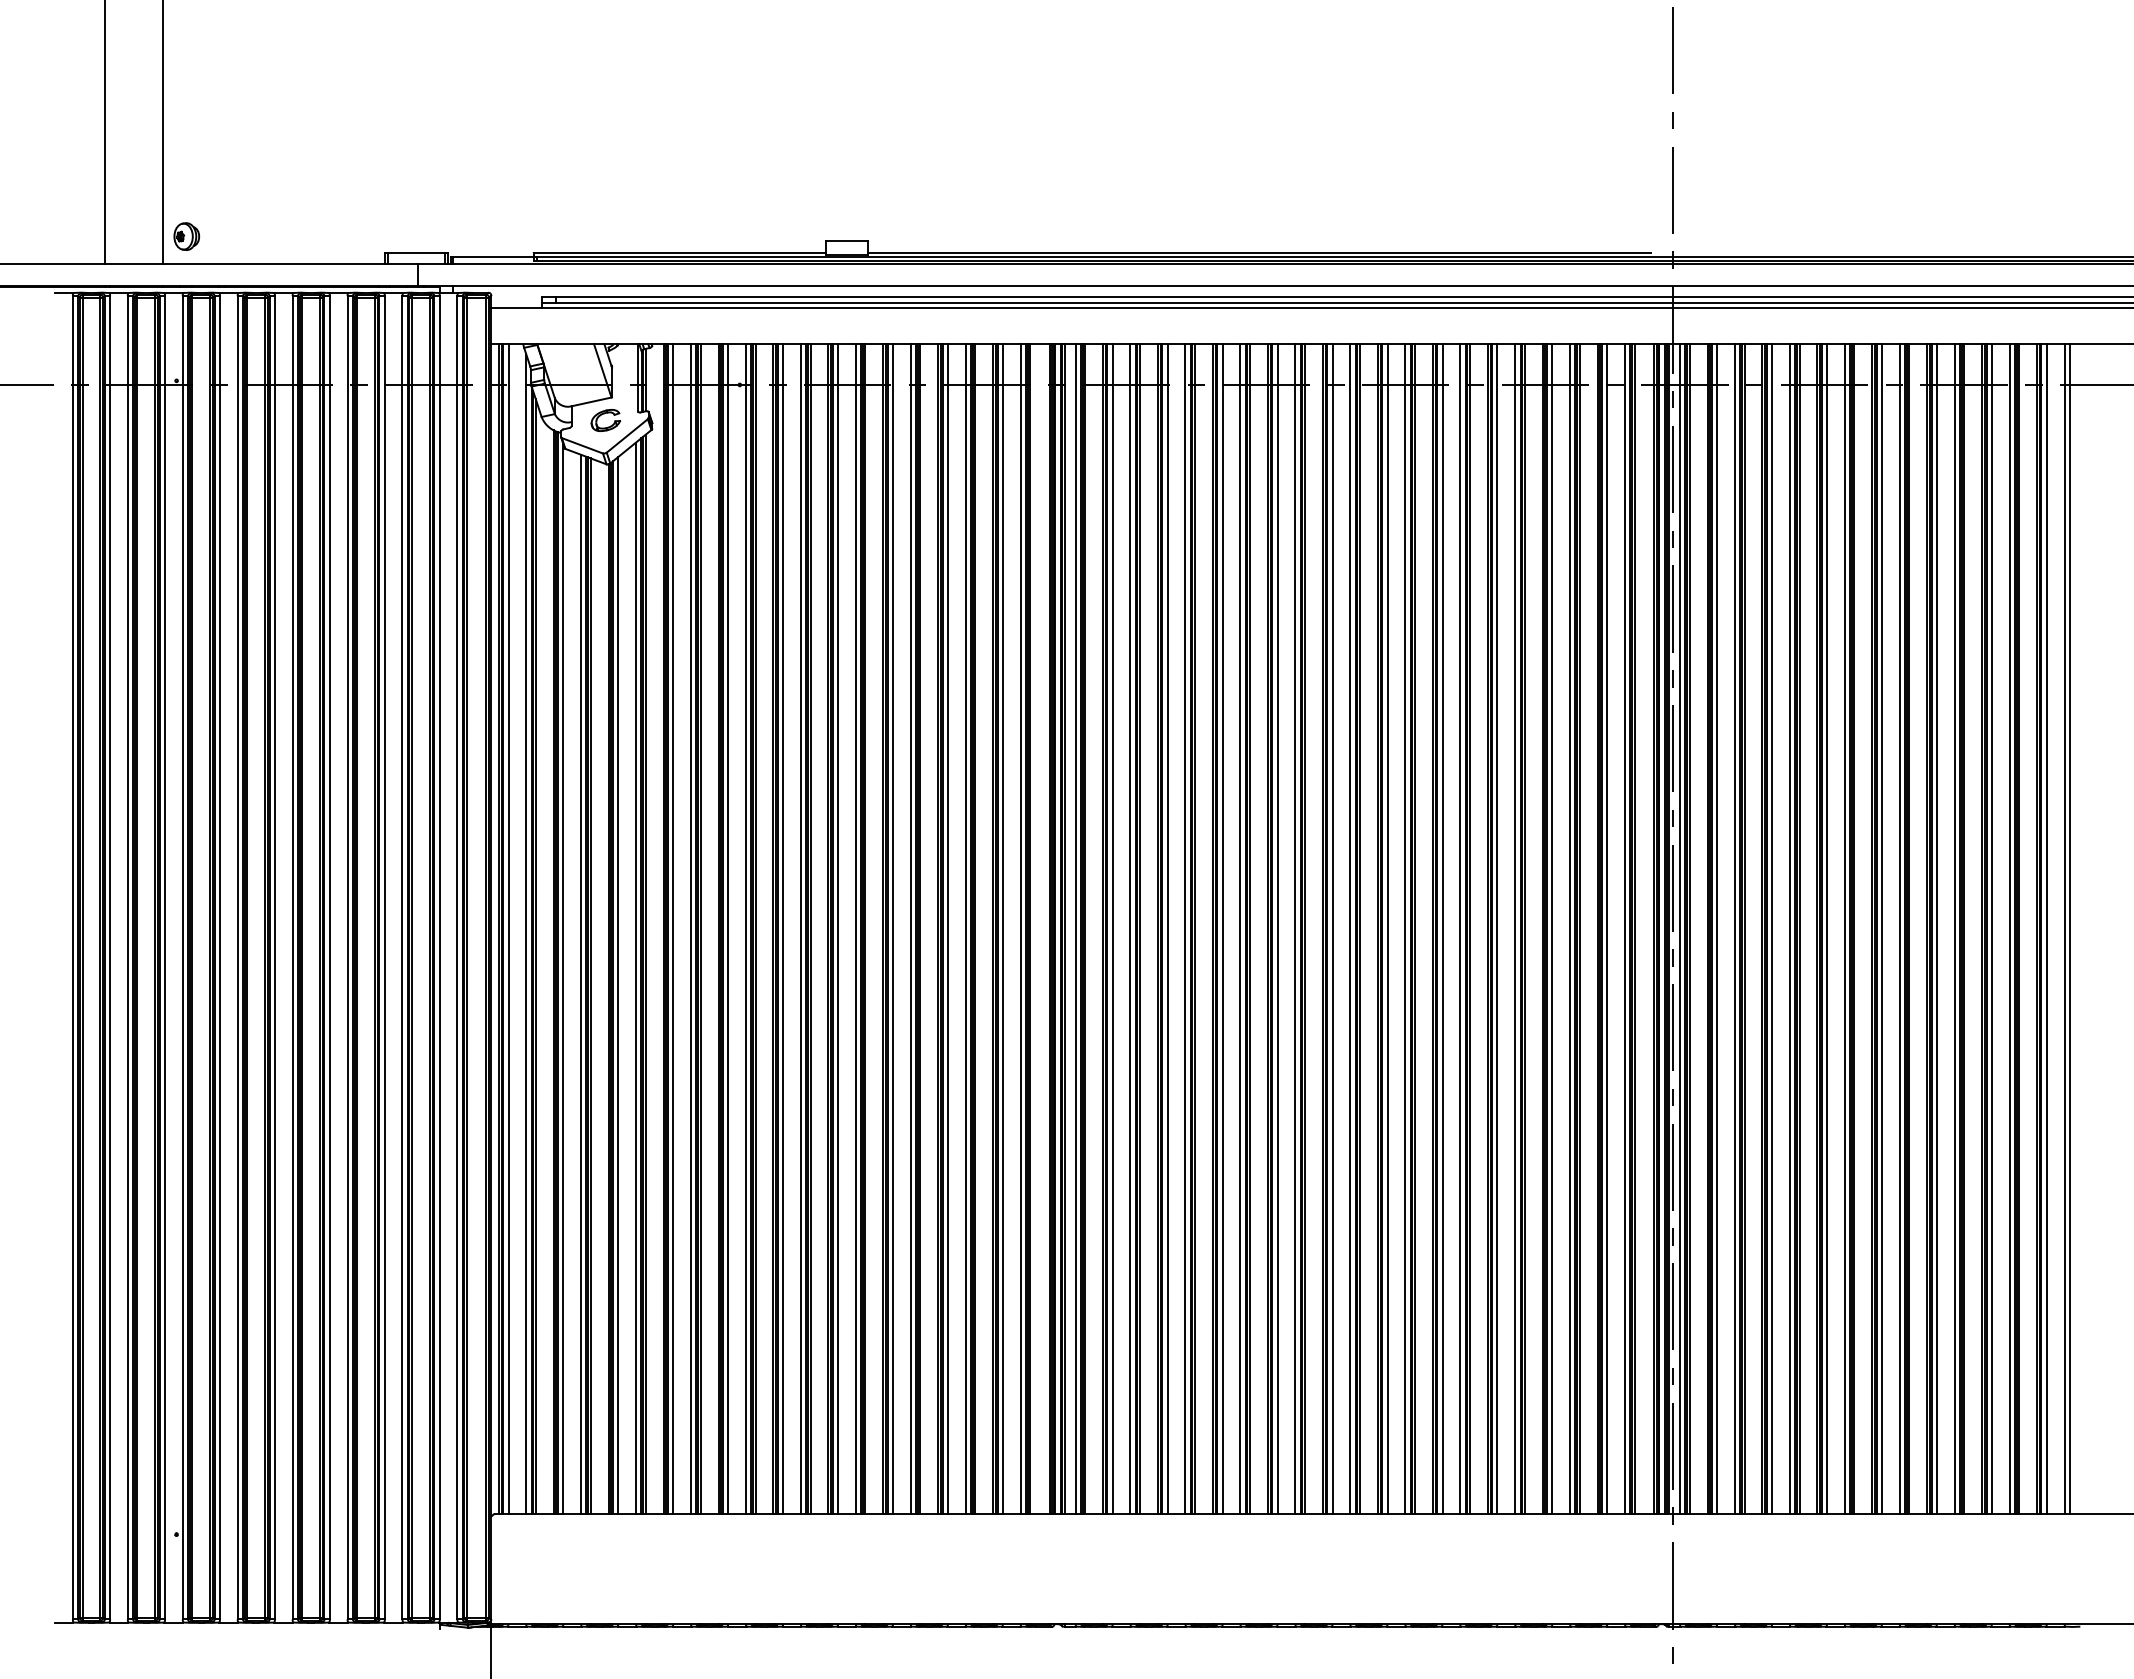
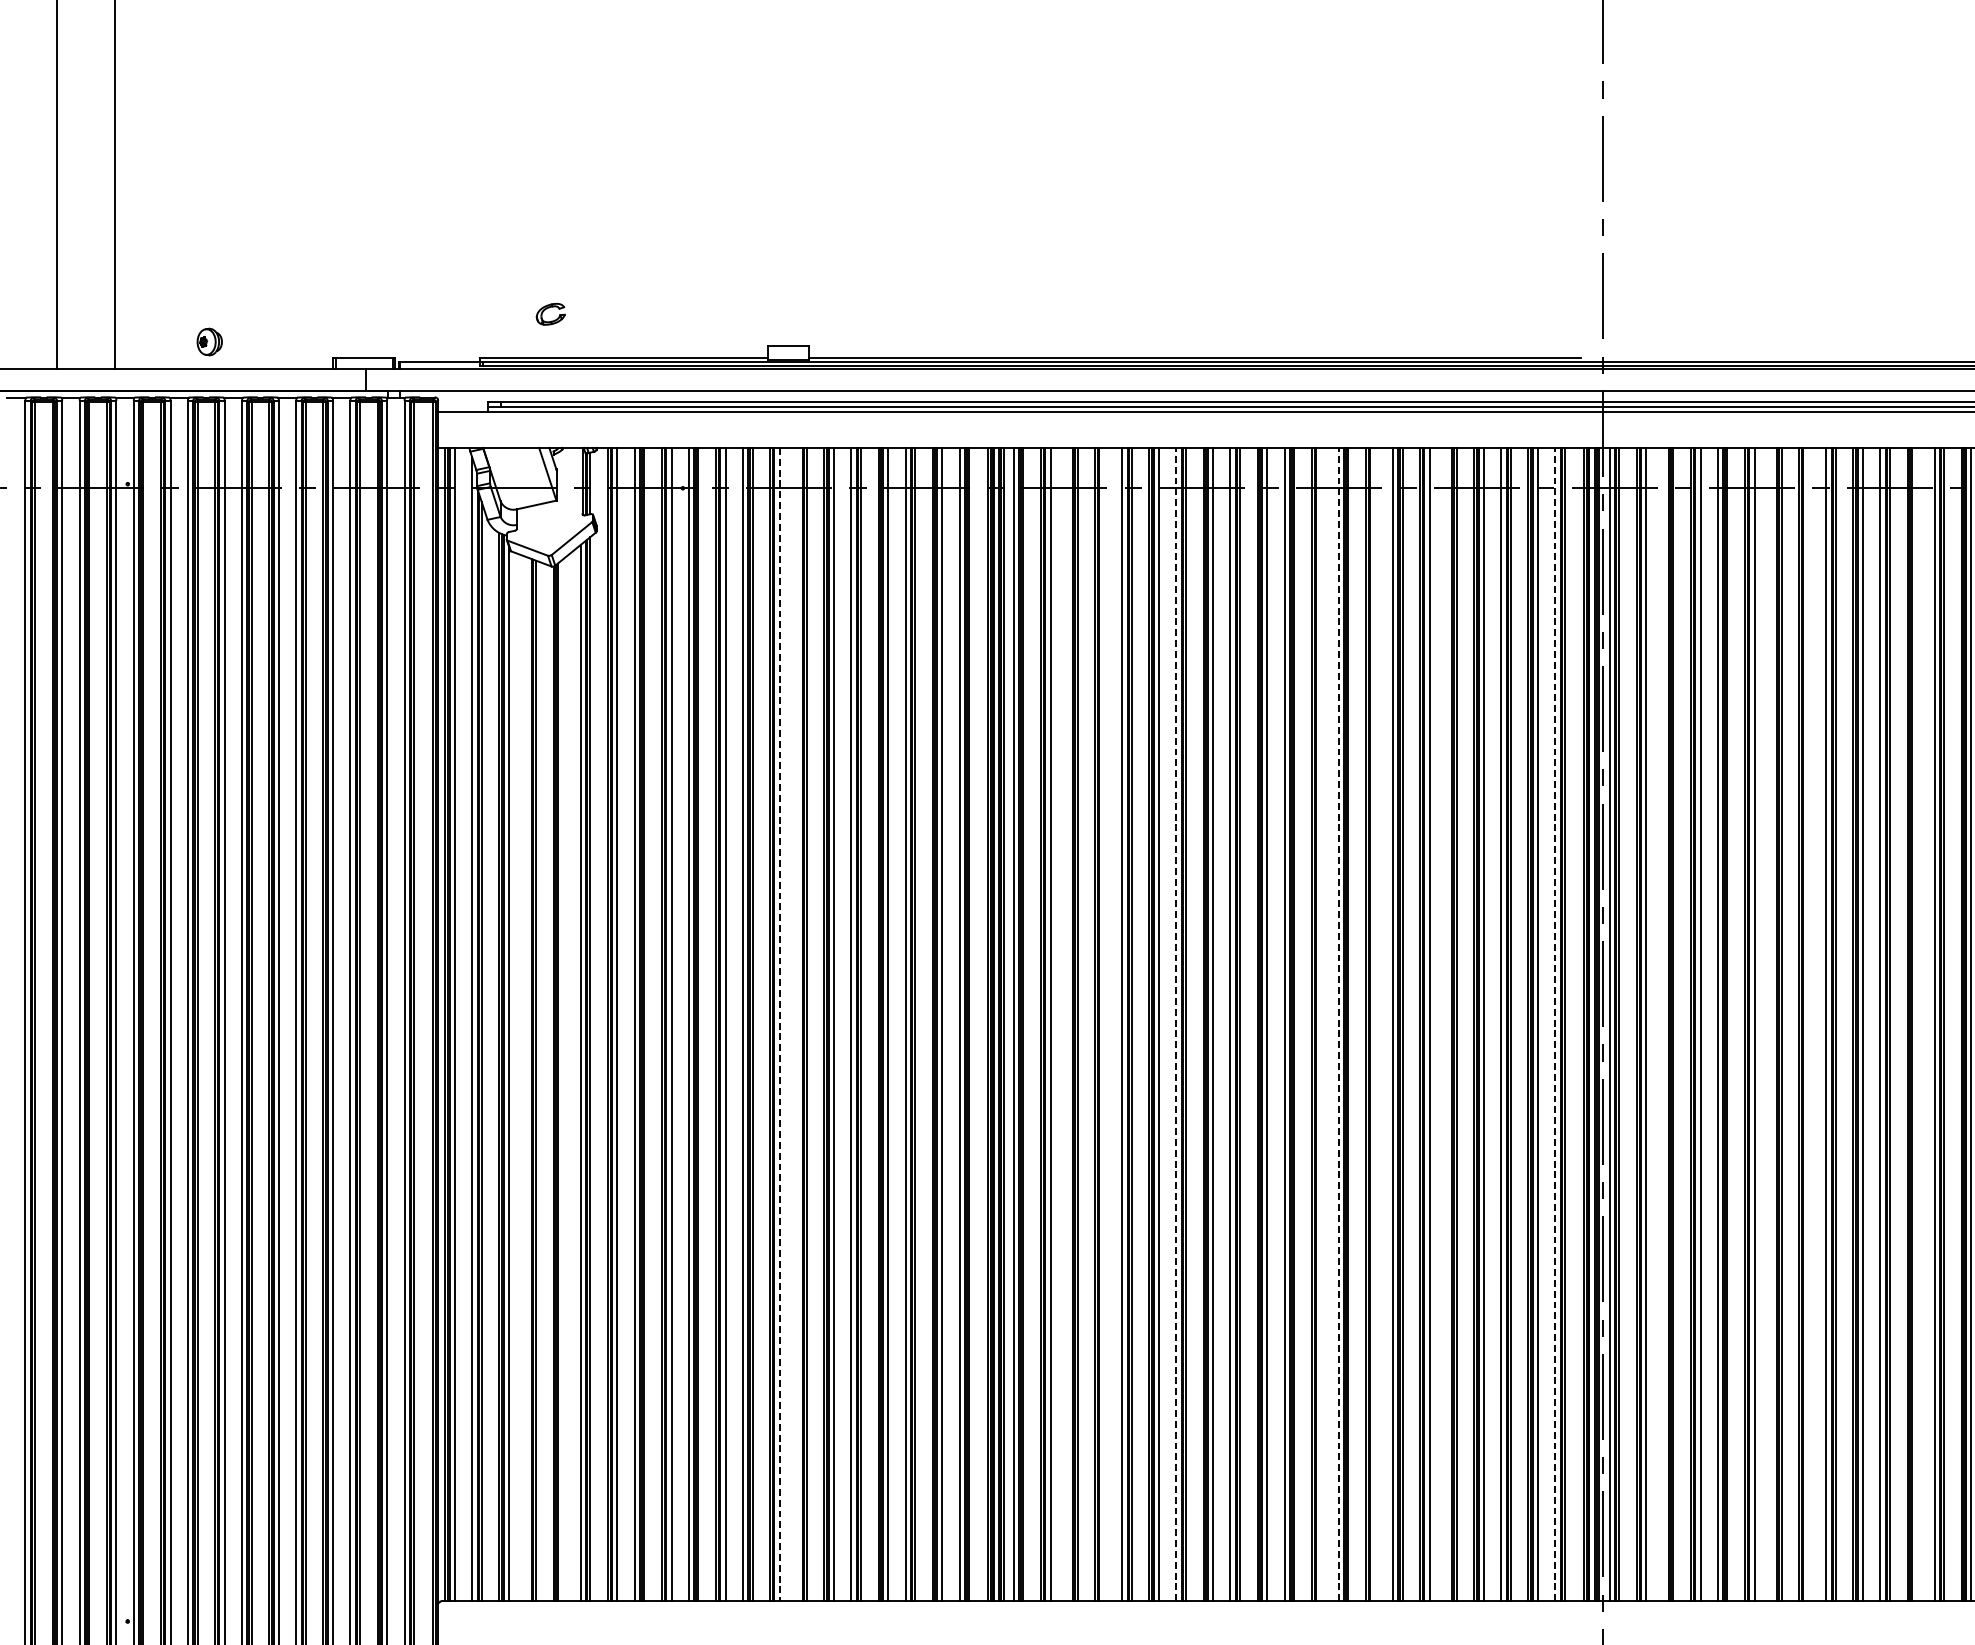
part: (186, 236) -> (209, 341), moved
part: (604, 414) -> (549, 308), moved
line: (838, 929) -> (780, 1025), solid -> dashed
line: (855, 929) -> (796, 1025), removed
line: (1130, 929) -> (1068, 1025), removed
line: (1167, 929) -> (1104, 1025), removed
line: (1240, 929) -> (1176, 1025), solid -> dashed
line: (1387, 929) -> (1321, 1025), removed
line: (1405, 929) -> (1339, 1025), solid -> dashed
line: (1442, 929) -> (1375, 1025), removed
line: (1515, 929) -> (1447, 1025), removed
line: (1624, 929) -> (1554, 1025), solid -> dashed
line: (1734, 929) -> (1663, 1025), removed
line: (1844, 929) -> (1771, 1025), removed
line: (1882, 929) -> (1809, 1025), removed
line: (1991, 929) -> (1916, 1025), removed
line: (581, 984) -> (526, 1079), removed
line: (618, 985) -> (563, 1080), removed

